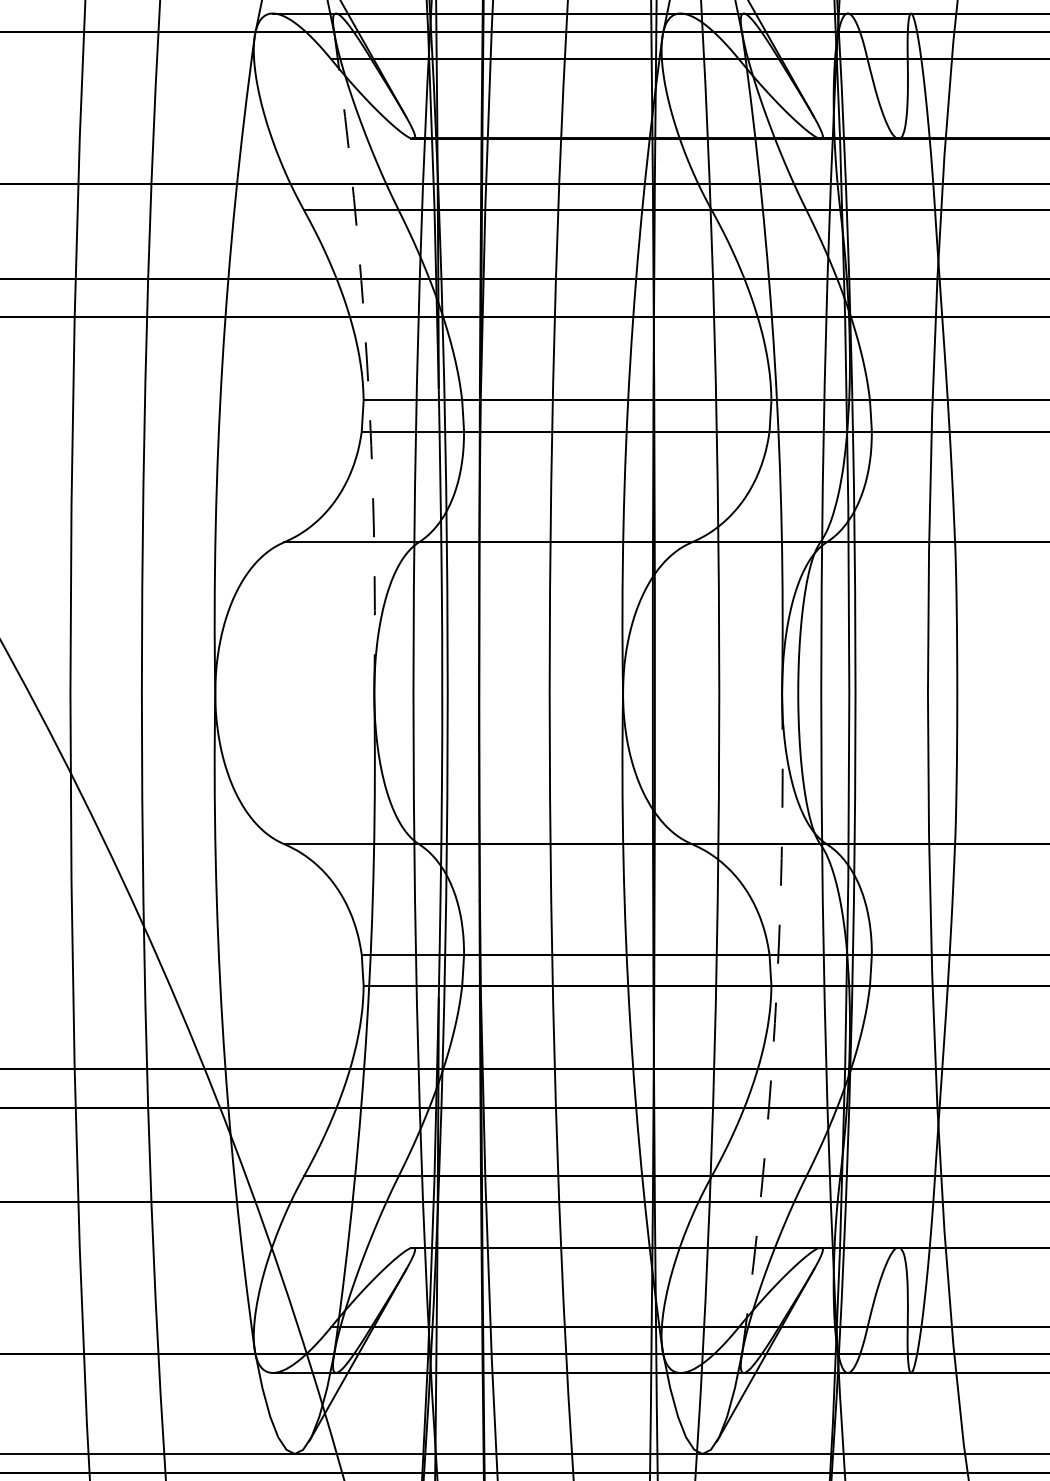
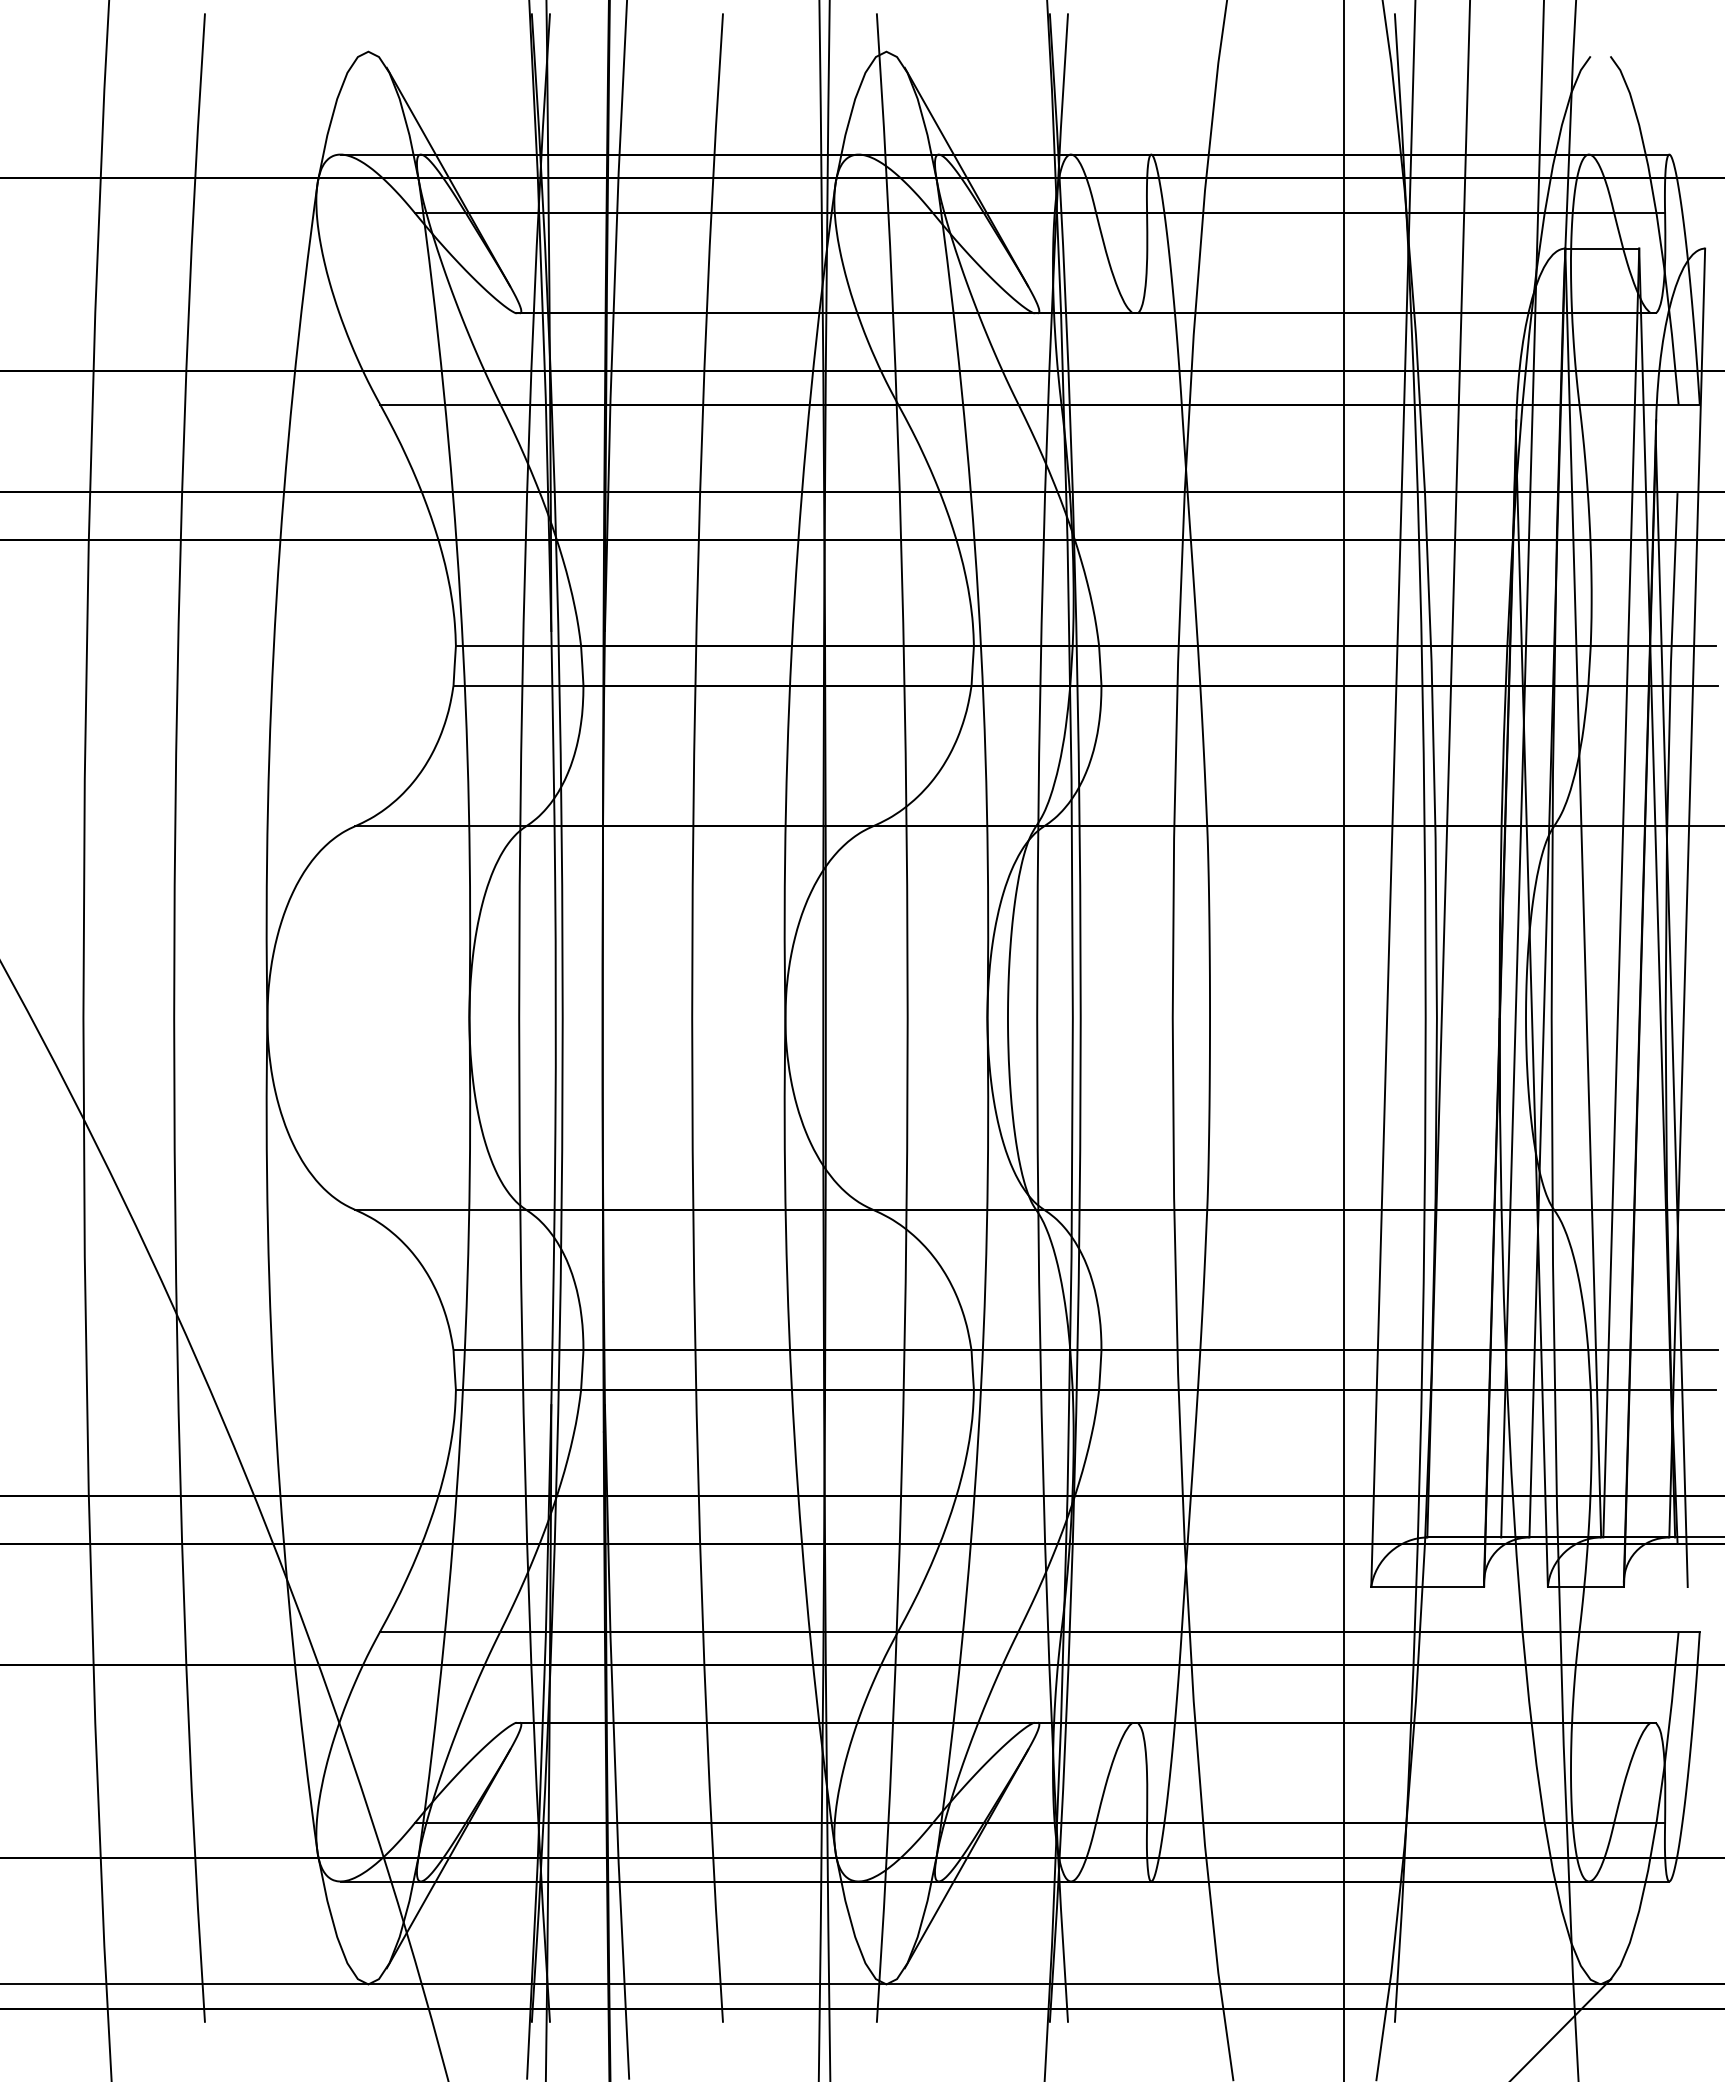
arc: (367, 362) -> (460, 598), dashed -> solid
arc: (775, 1023) -> (978, 1437), dashed -> solid

